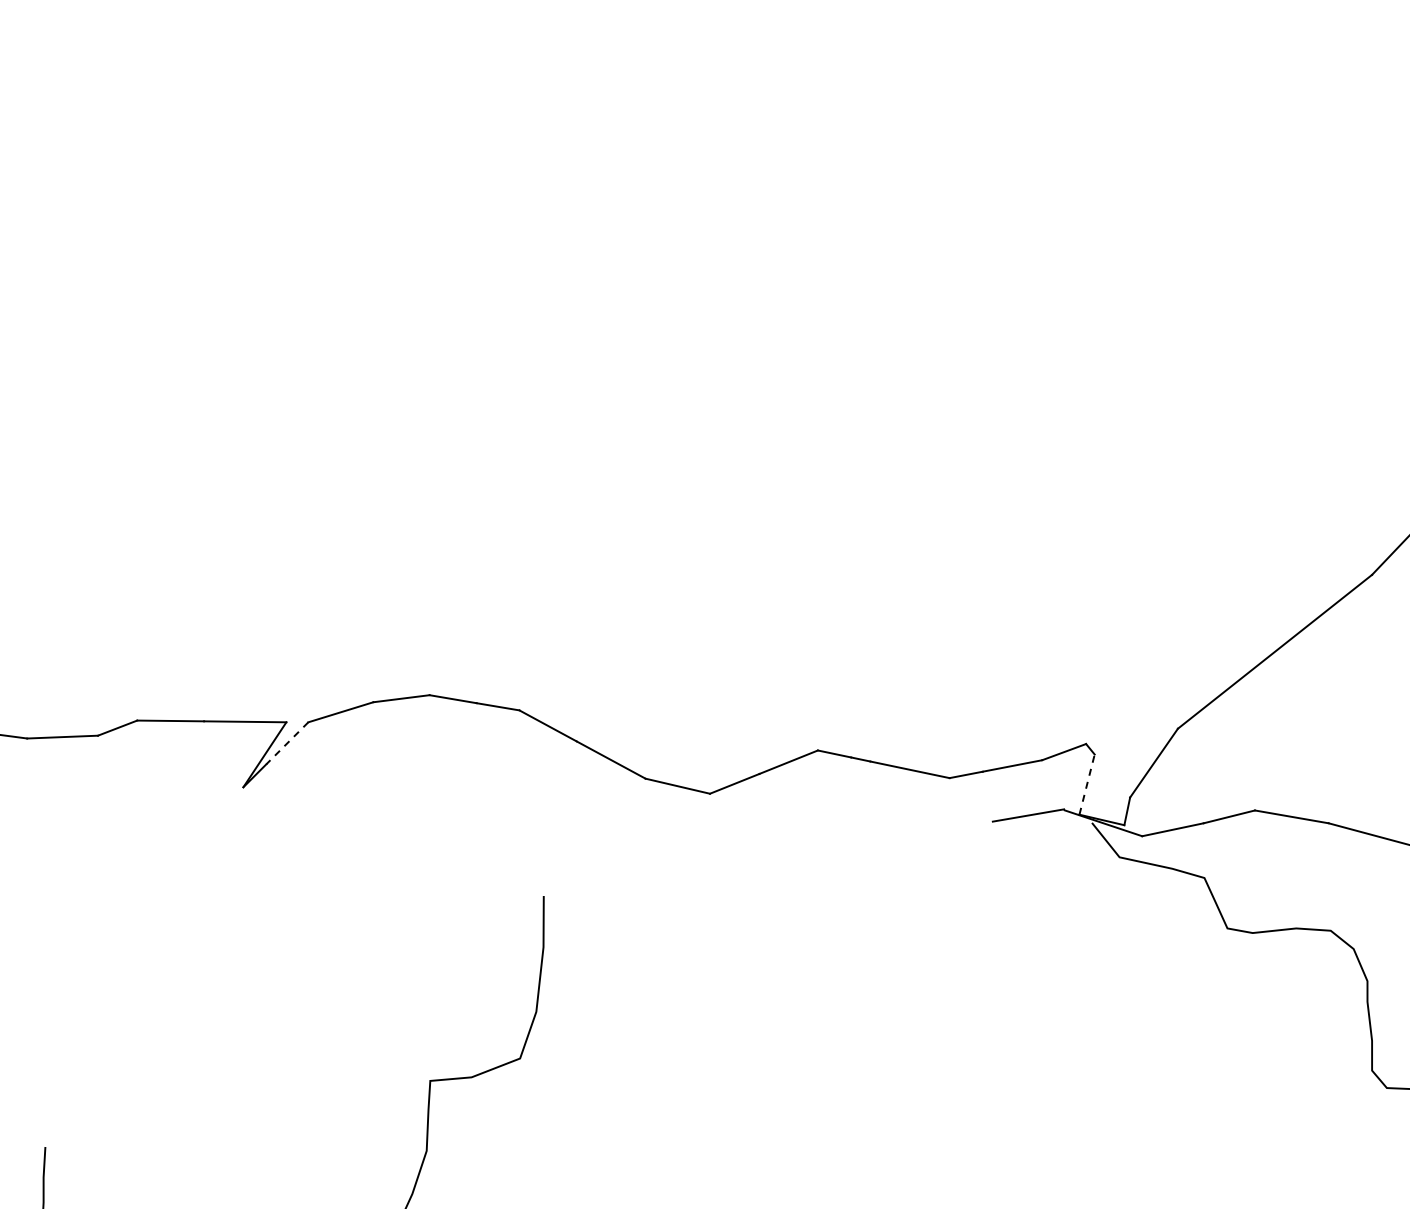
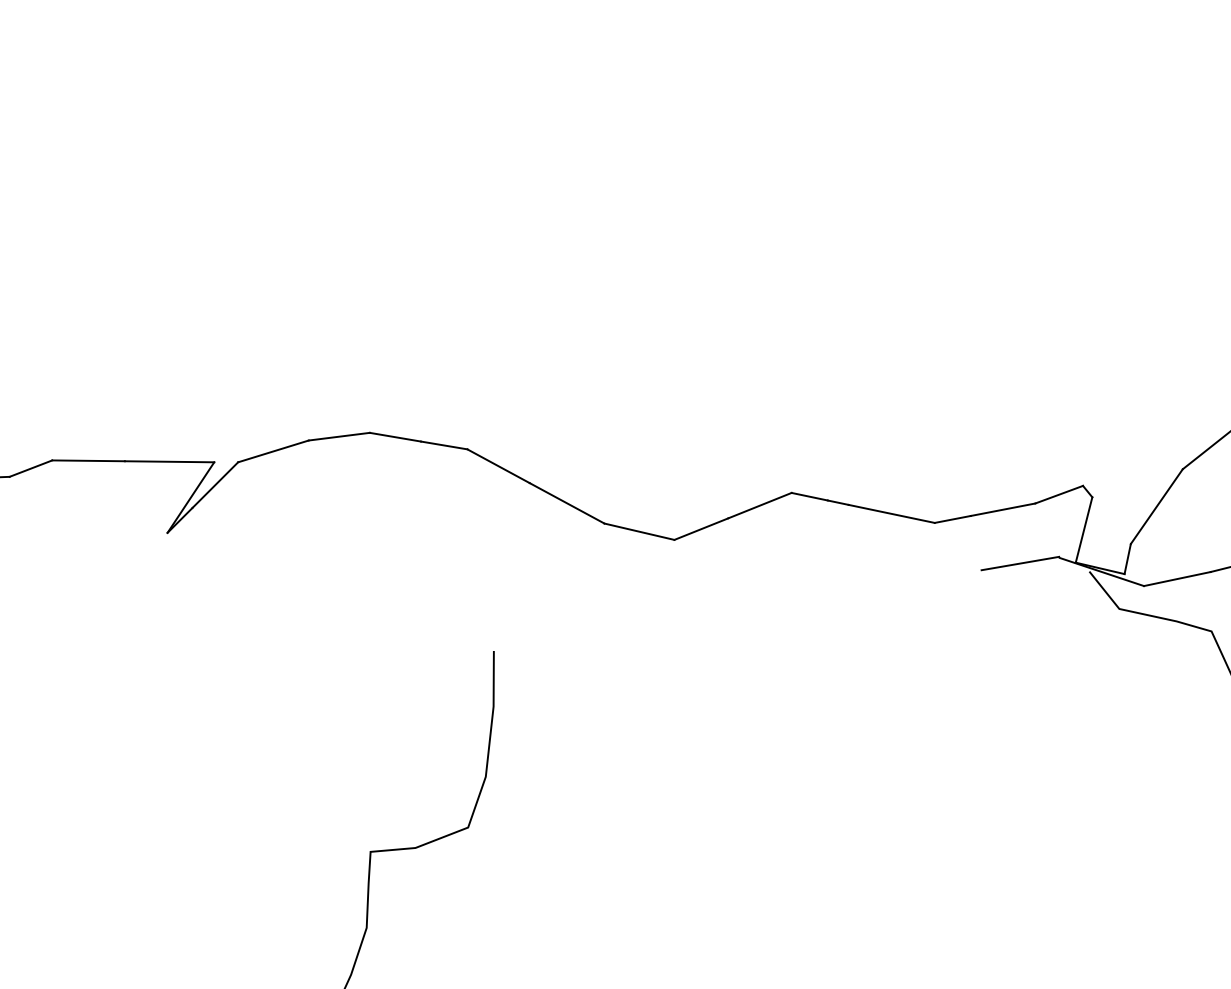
line: (287, 743) -> (215, 485), dashed -> solid
line: (1087, 784) -> (1084, 529), dashed -> solid

